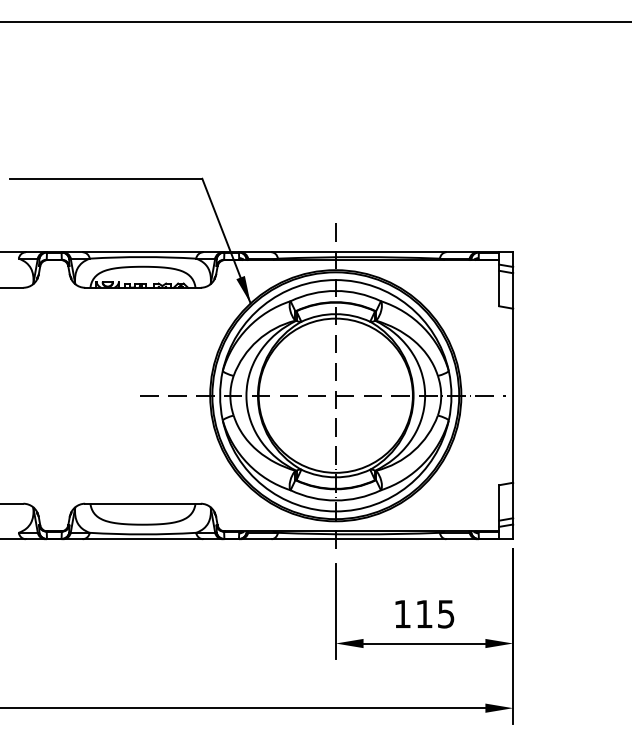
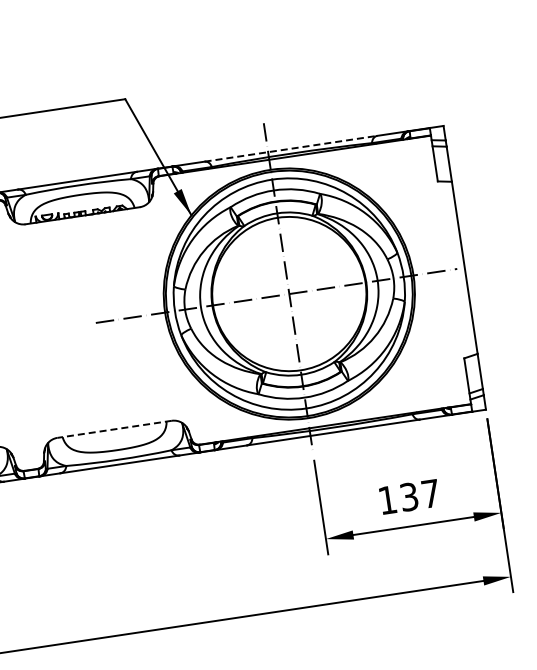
line: (359, 252) -> (291, 148), solid -> dashed
line: (142, 503) -> (114, 429), solid -> dashed
text: (435, 613) -> (420, 494), 115 -> 137

